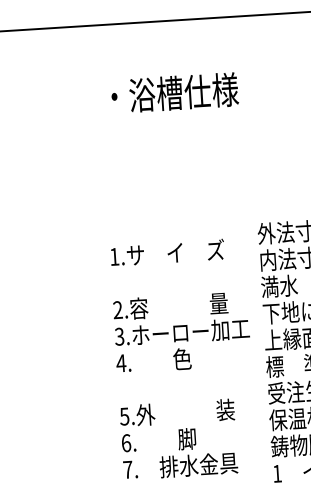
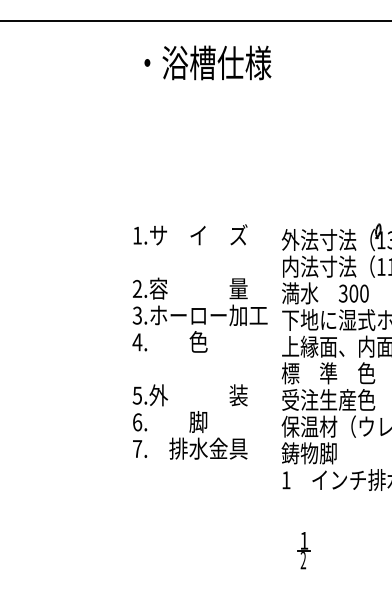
text: (174, 92) -> (207, 62), moved
text: (183, 358) -> (199, 341), moved

